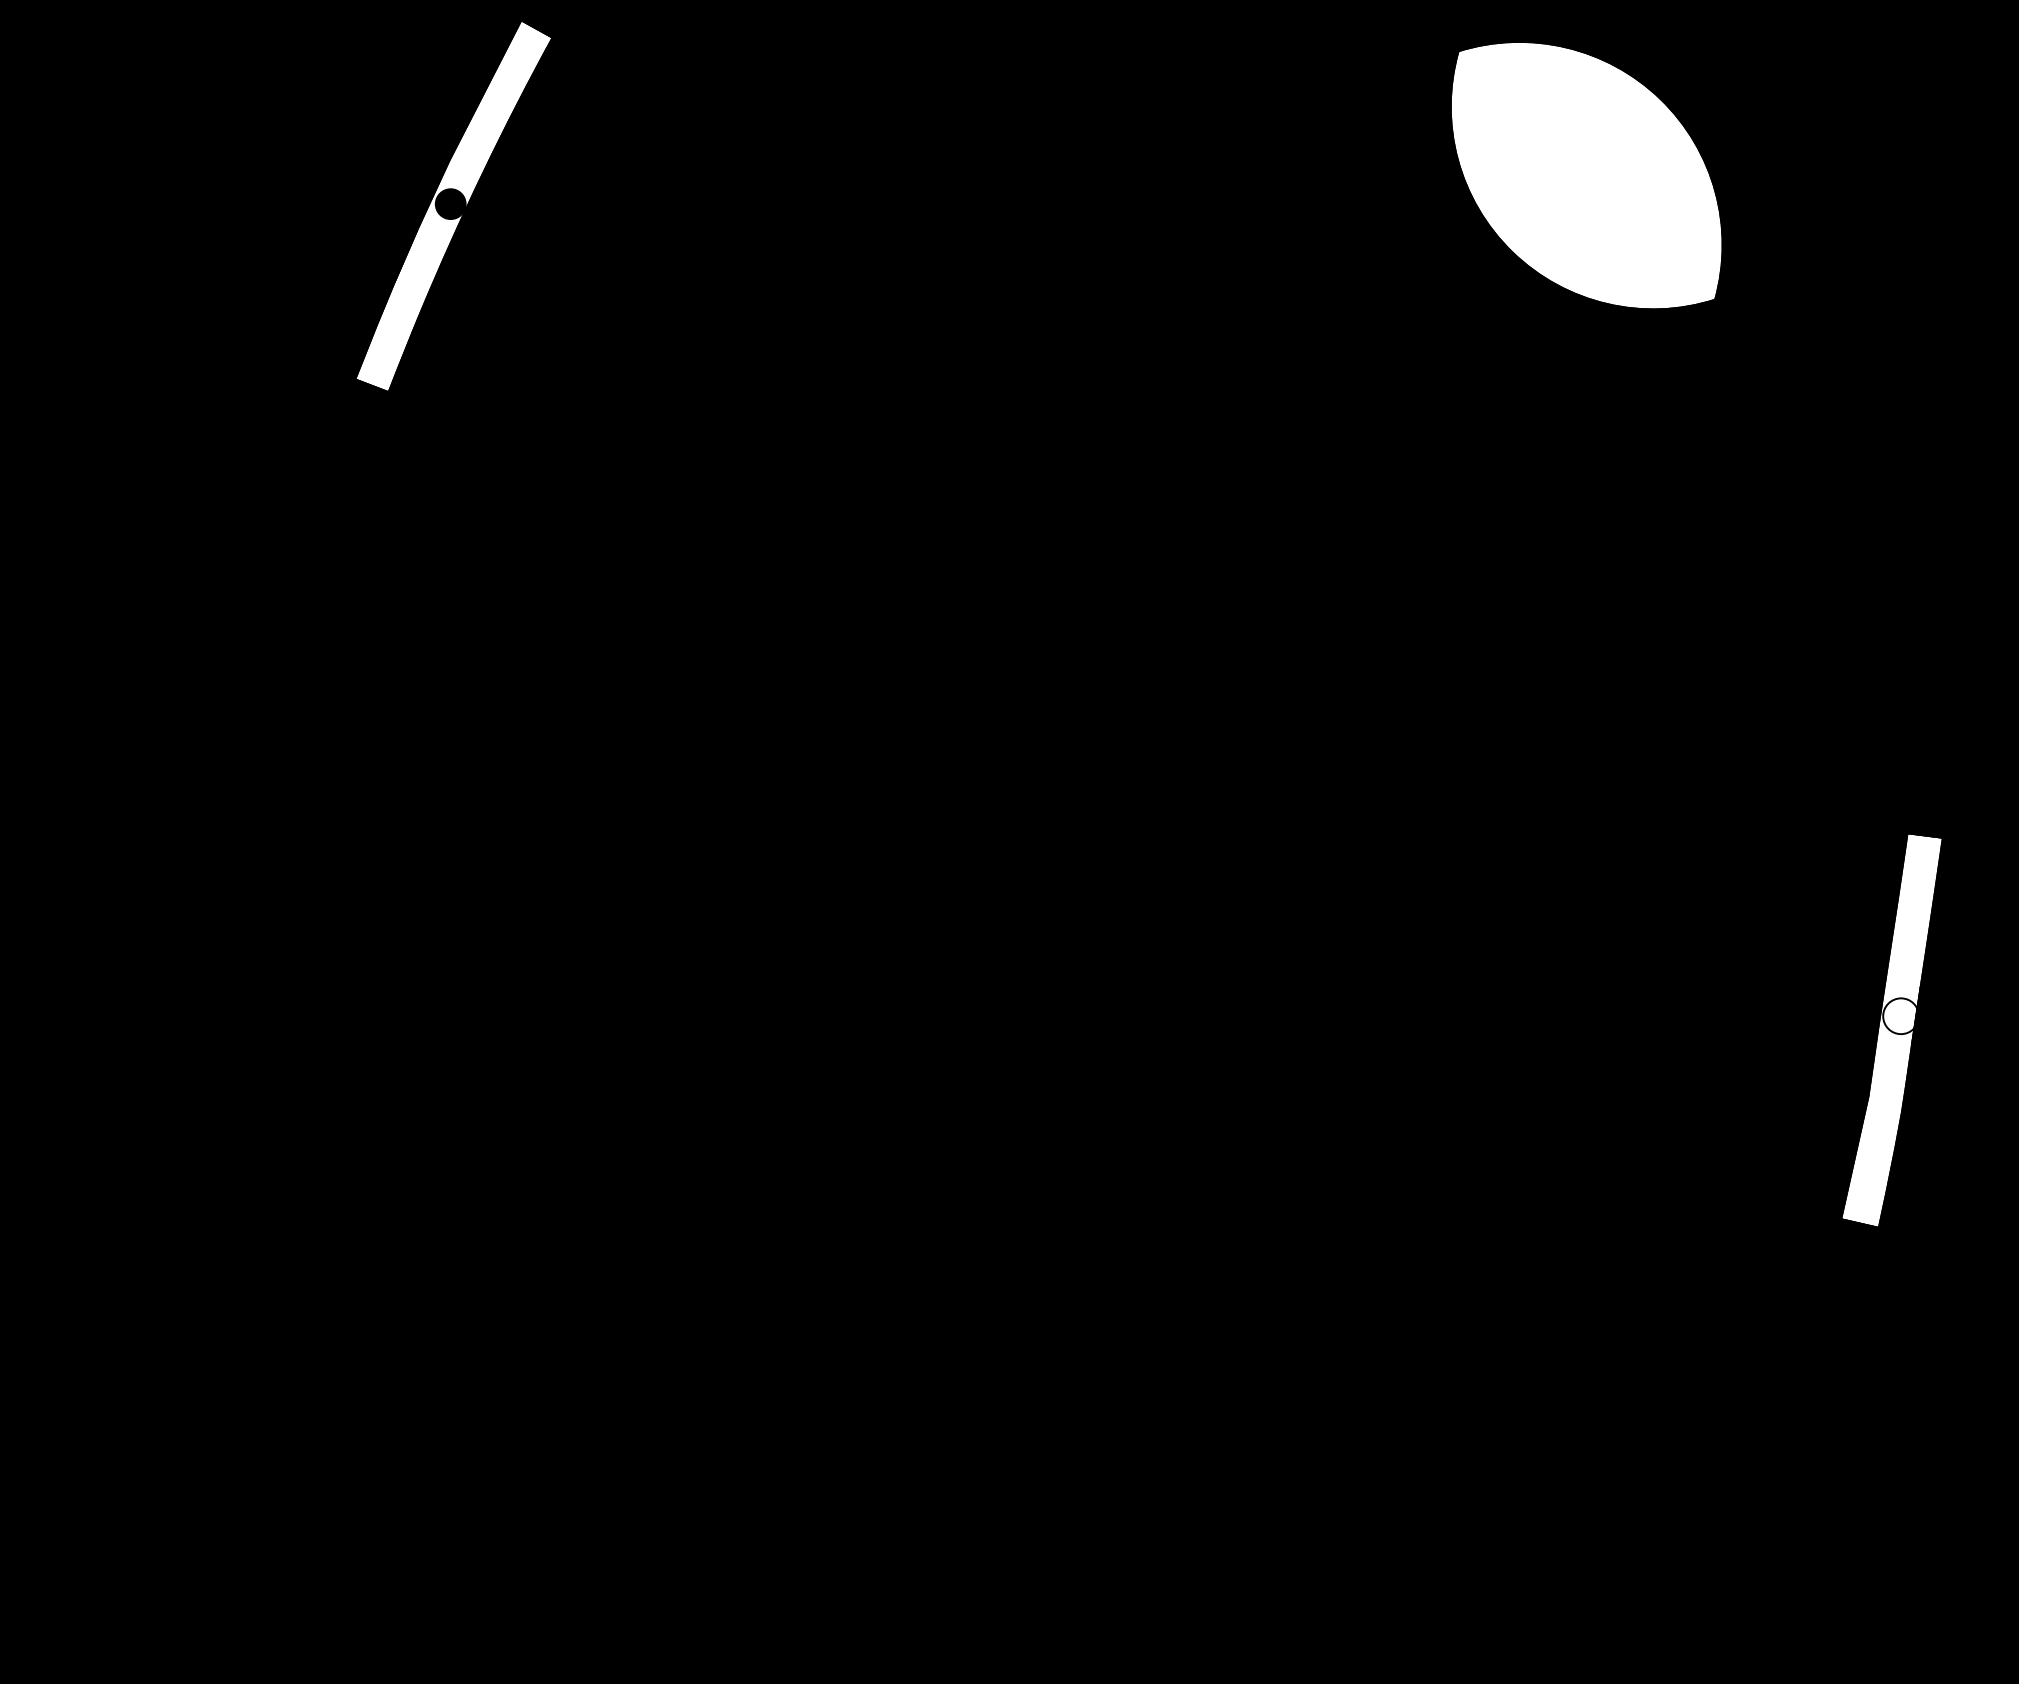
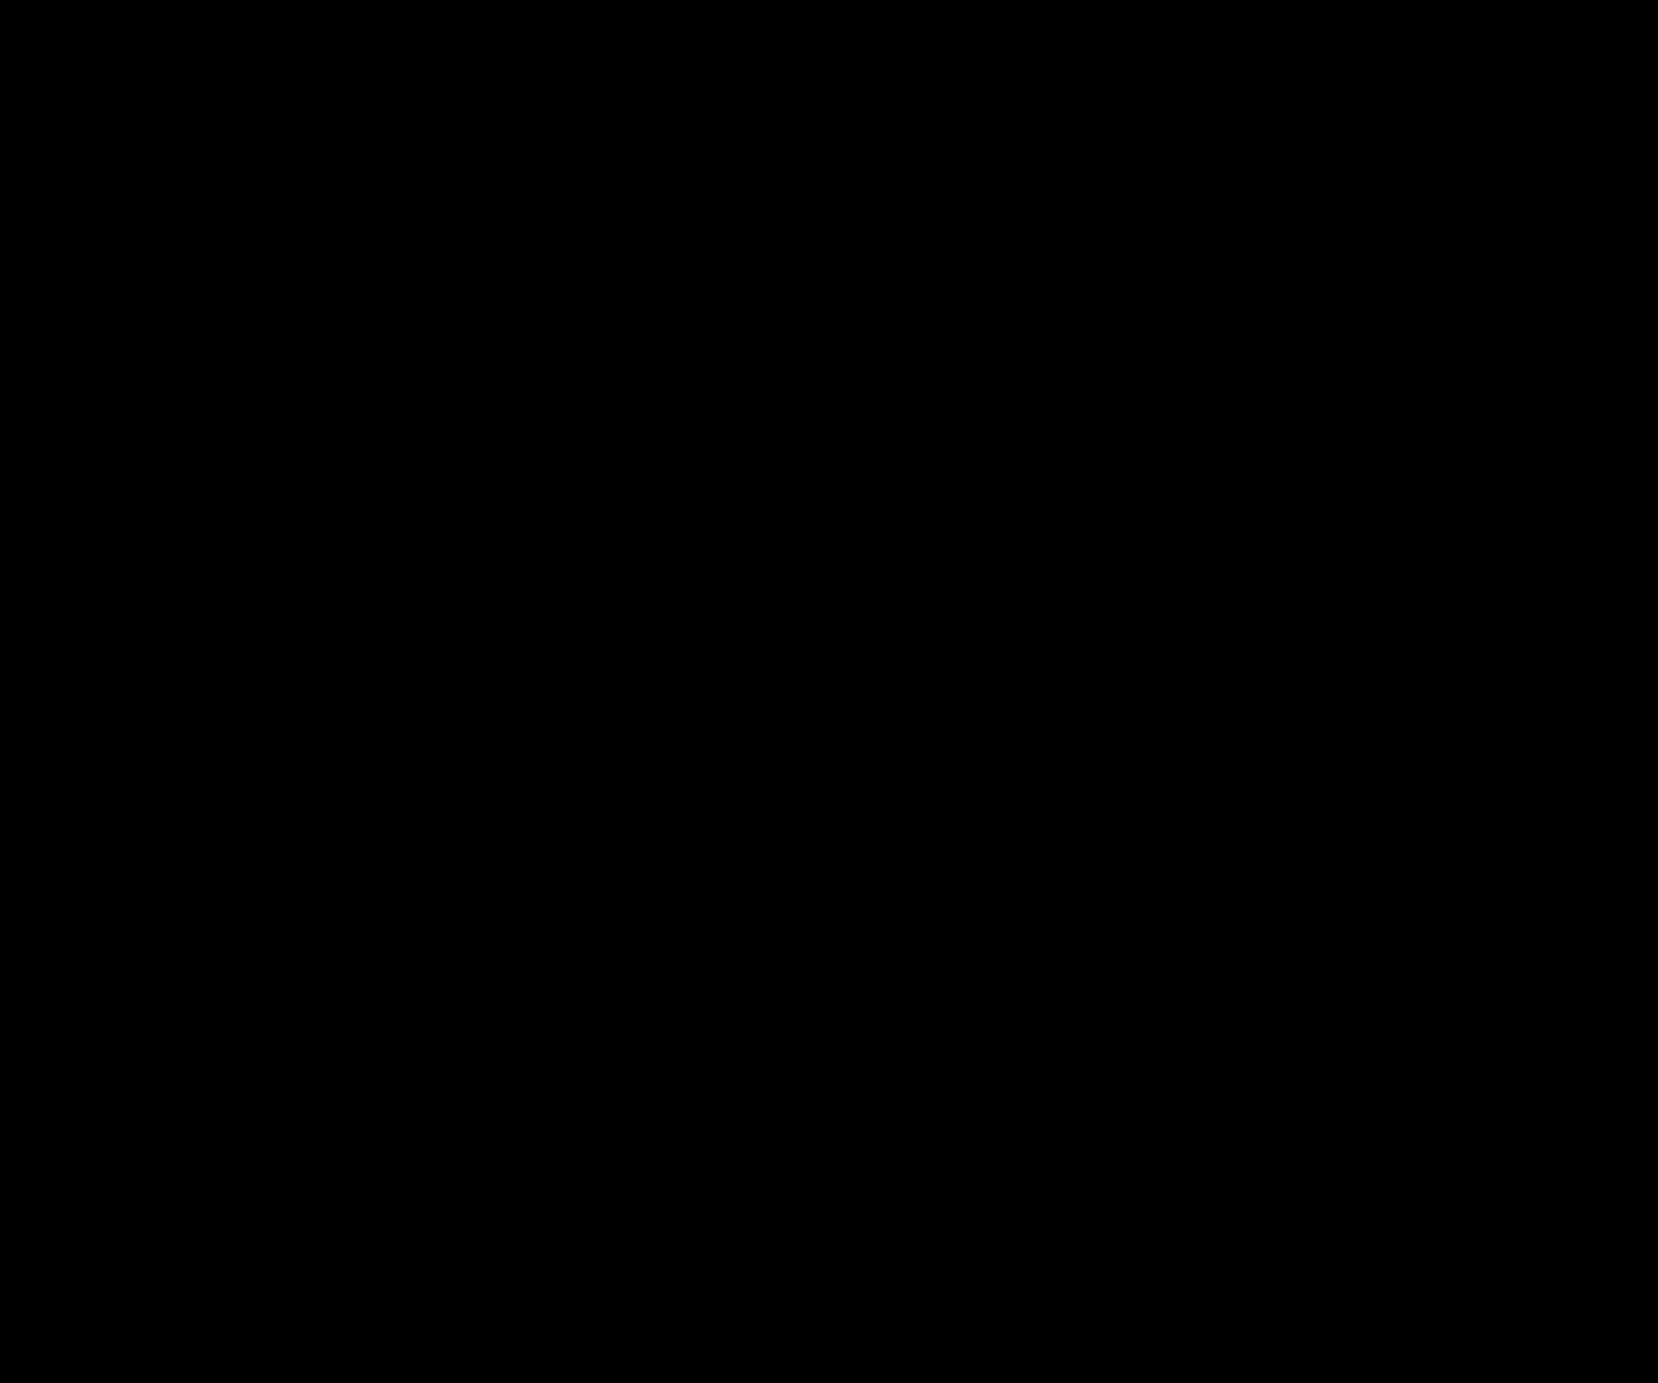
fill: (1586, 175) -> (1302, 144), added
fill: (453, 206) -> (372, 169), added
fill: (1891, 1030) -> (1553, 846), added

